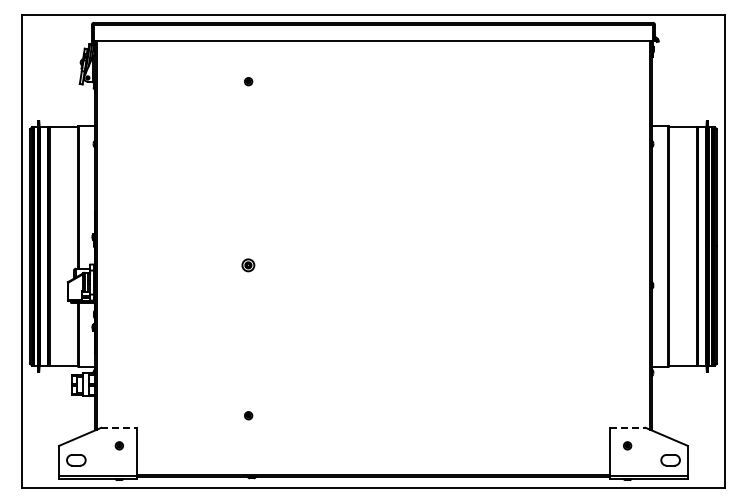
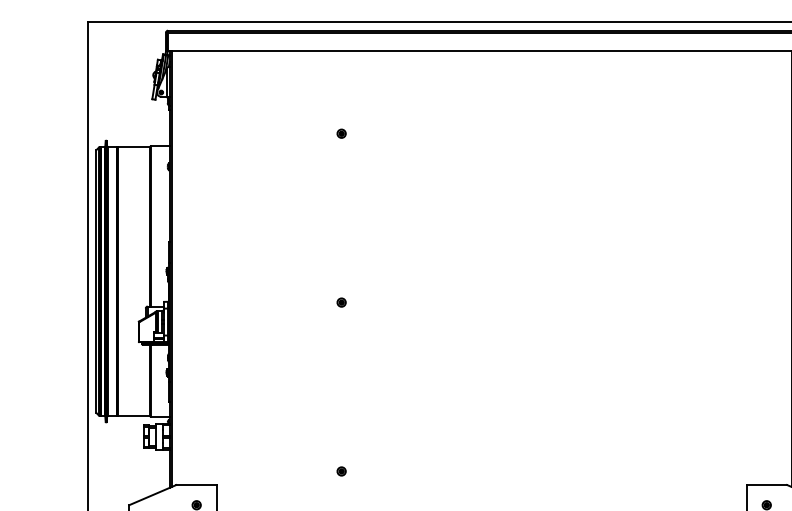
part: (248, 81) -> (341, 133), moved
part: (248, 264) -> (341, 301), size x0.62
line: (119, 427) -> (196, 484), dashed -> solid
line: (628, 427) -> (767, 484), dashed -> solid

